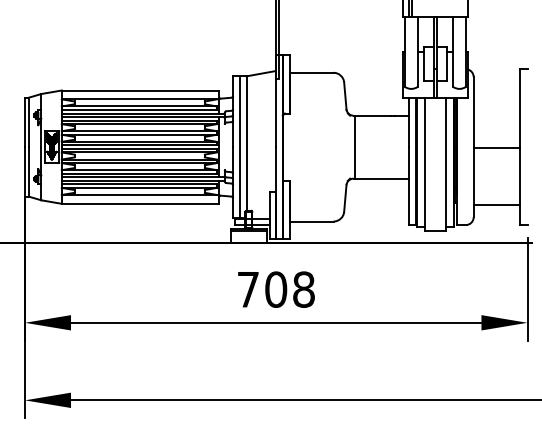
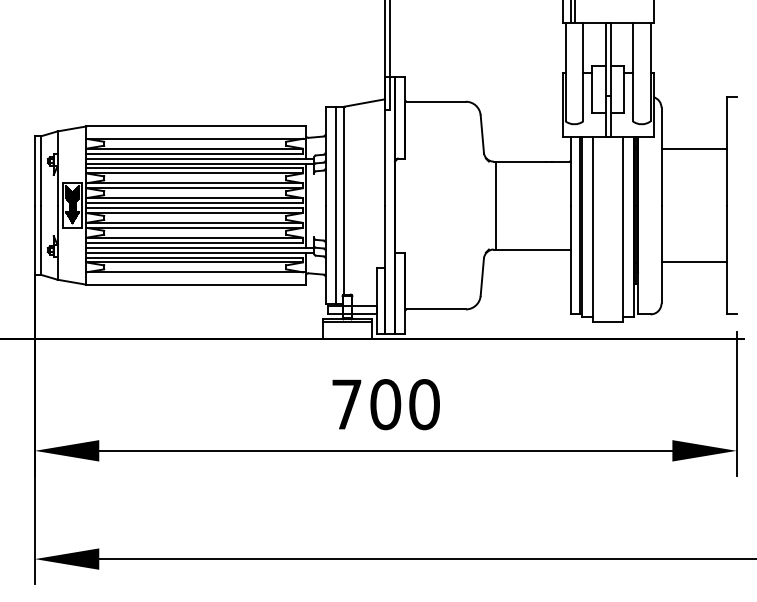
line: (496, 147) -> (693, 148), moved
line: (496, 204) -> (693, 261), moved
text: (303, 289) -> (423, 404), 708 -> 700

